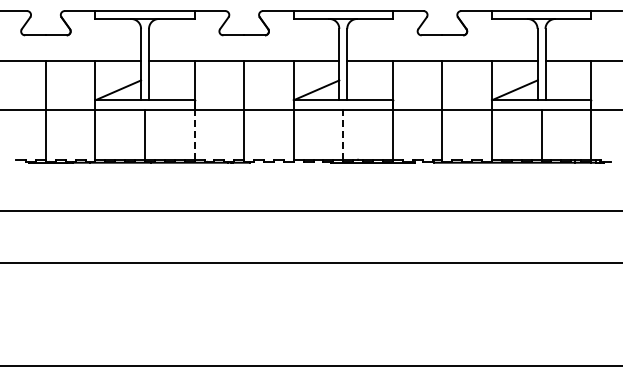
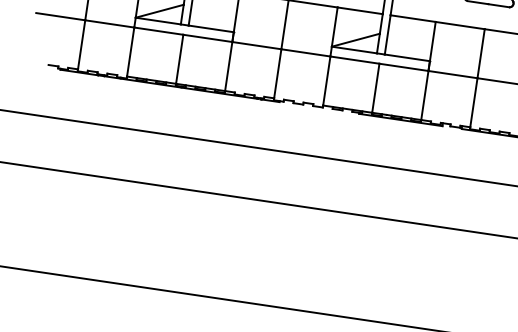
line: (194, 134) -> (228, 66), dashed -> solid
line: (343, 134) -> (376, 87), dashed -> solid

